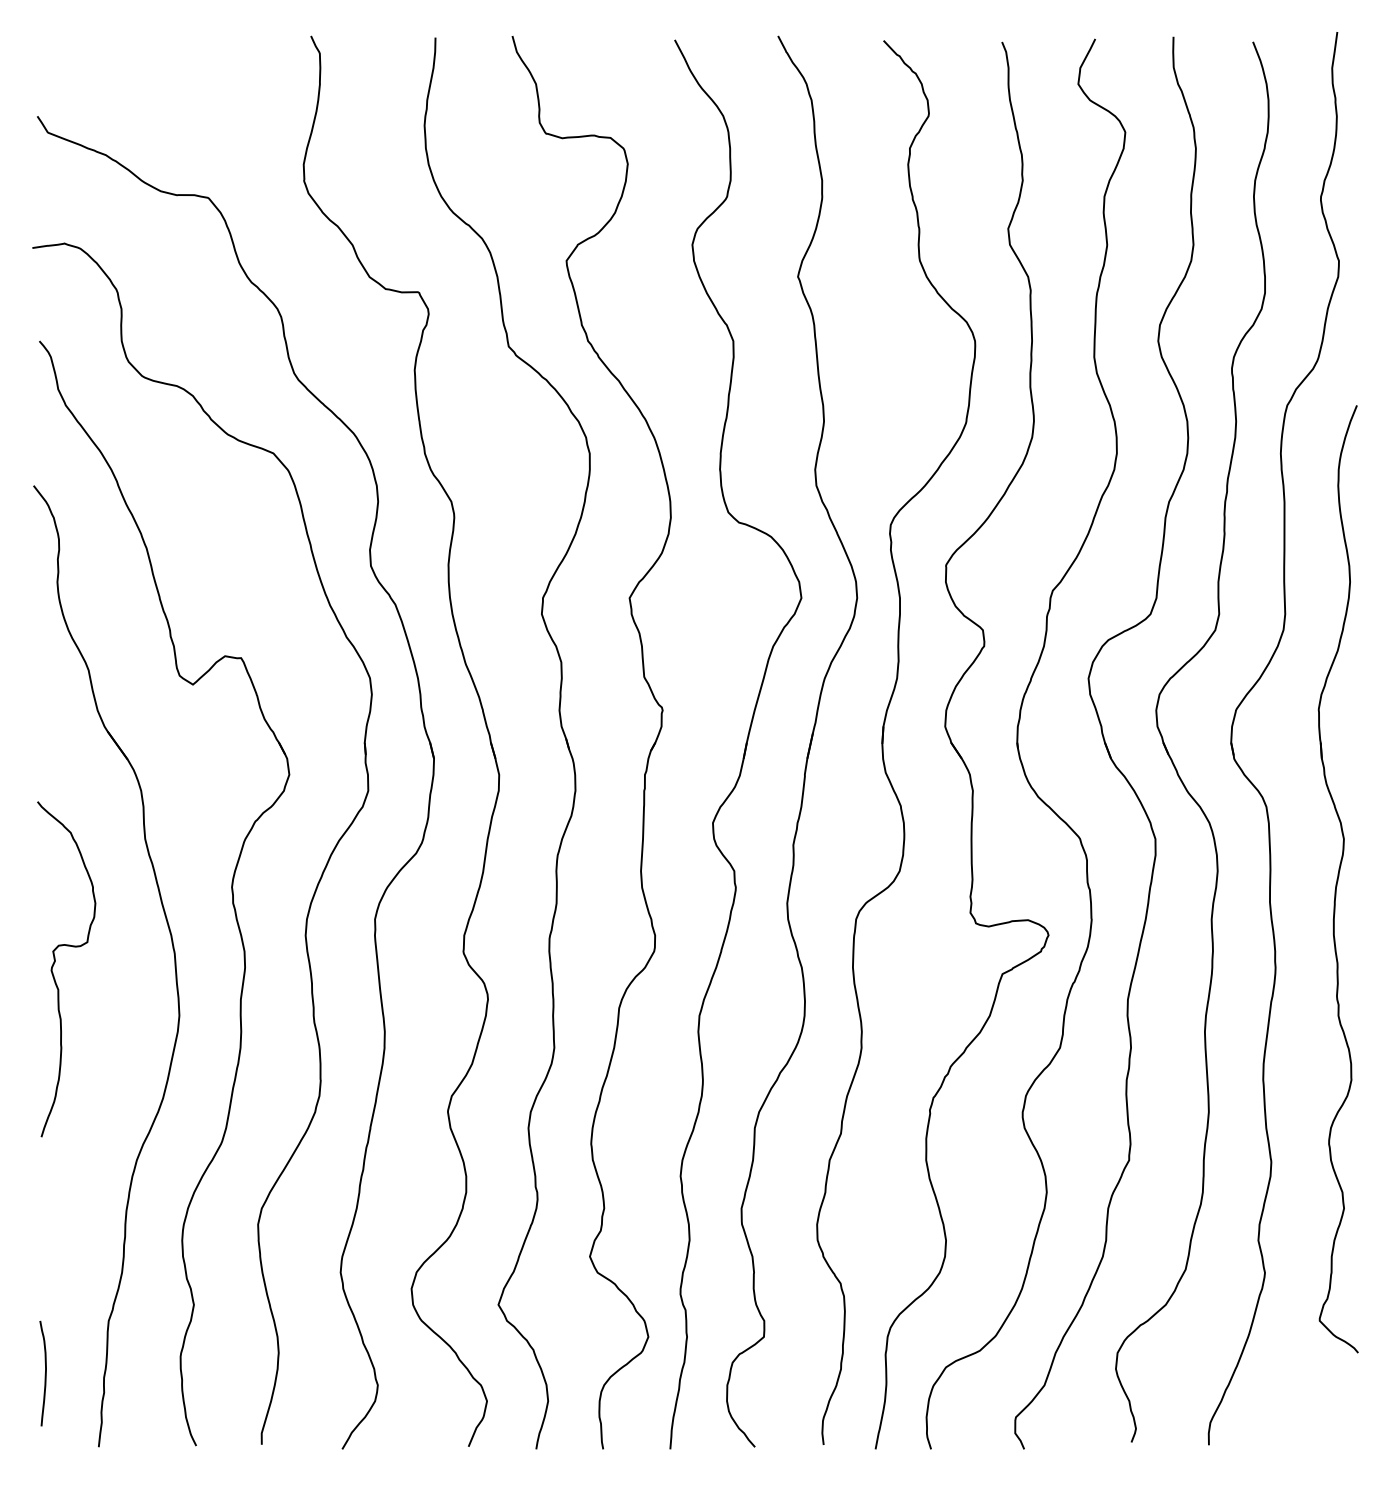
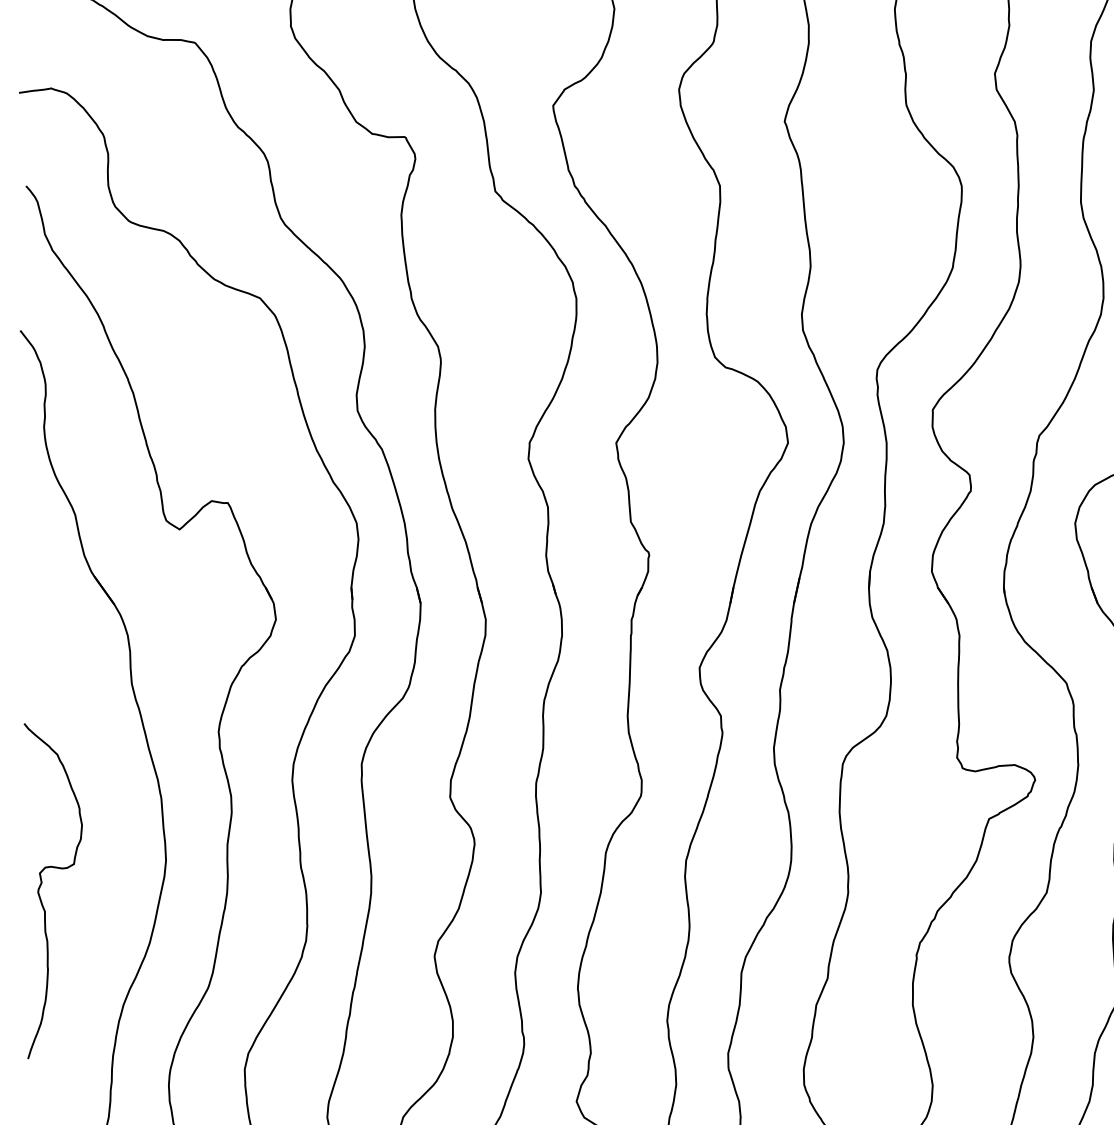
curve: (54, 964) -> (41, 886), moved

